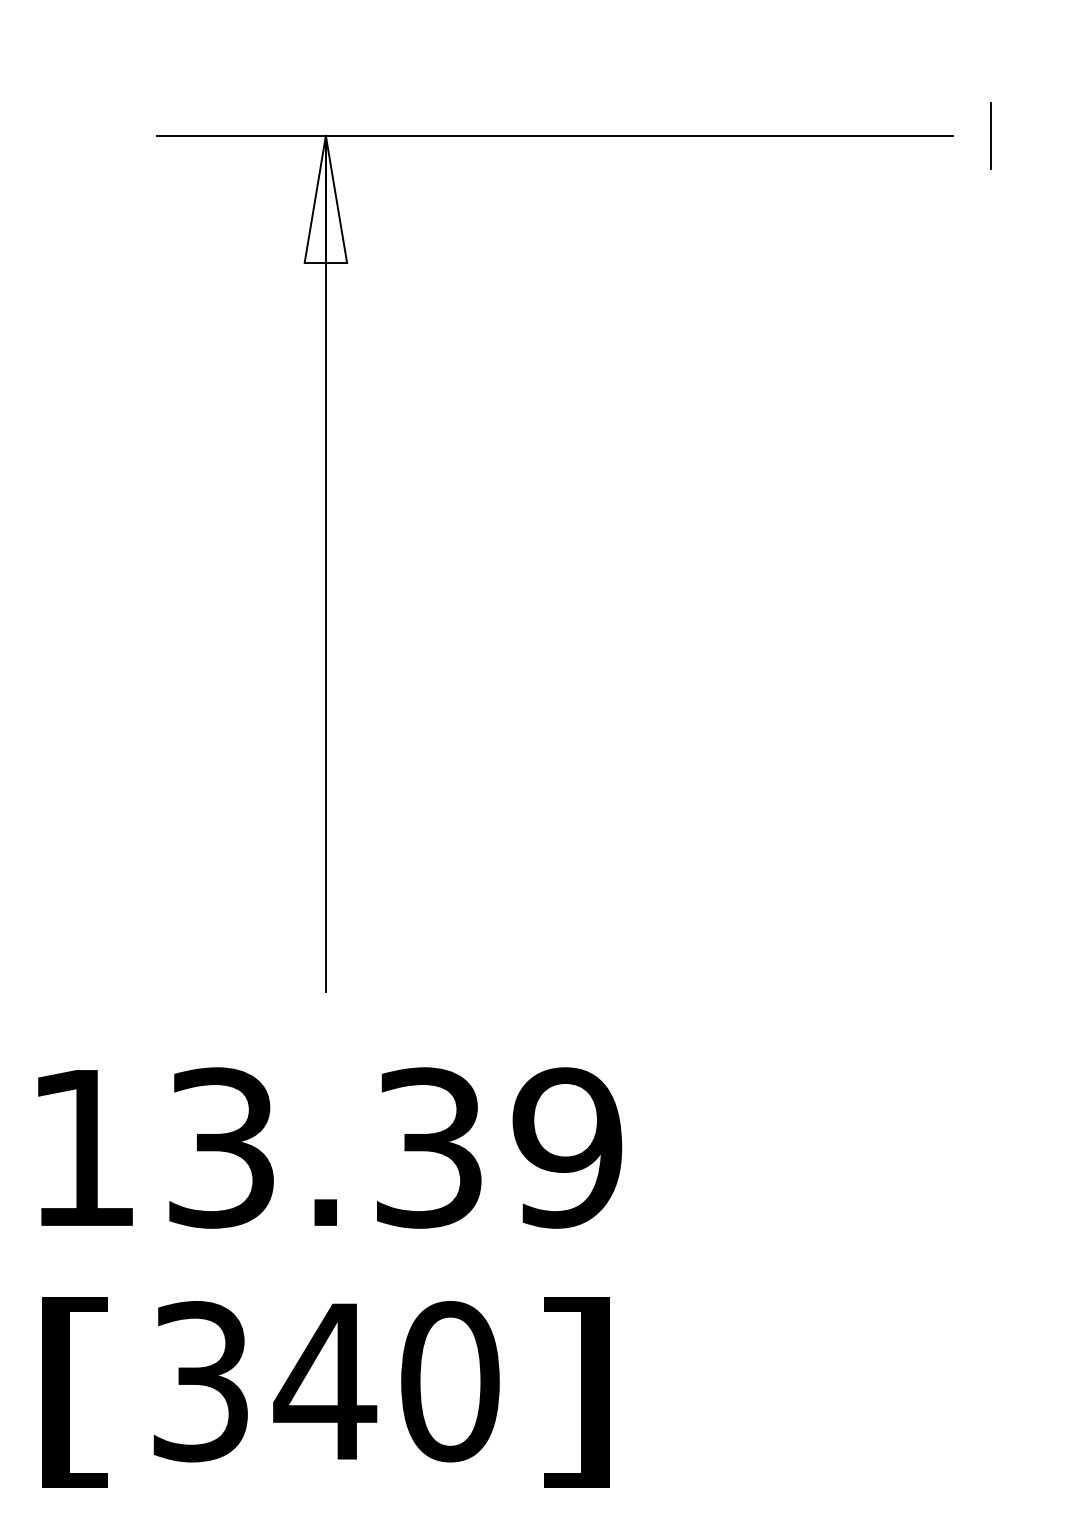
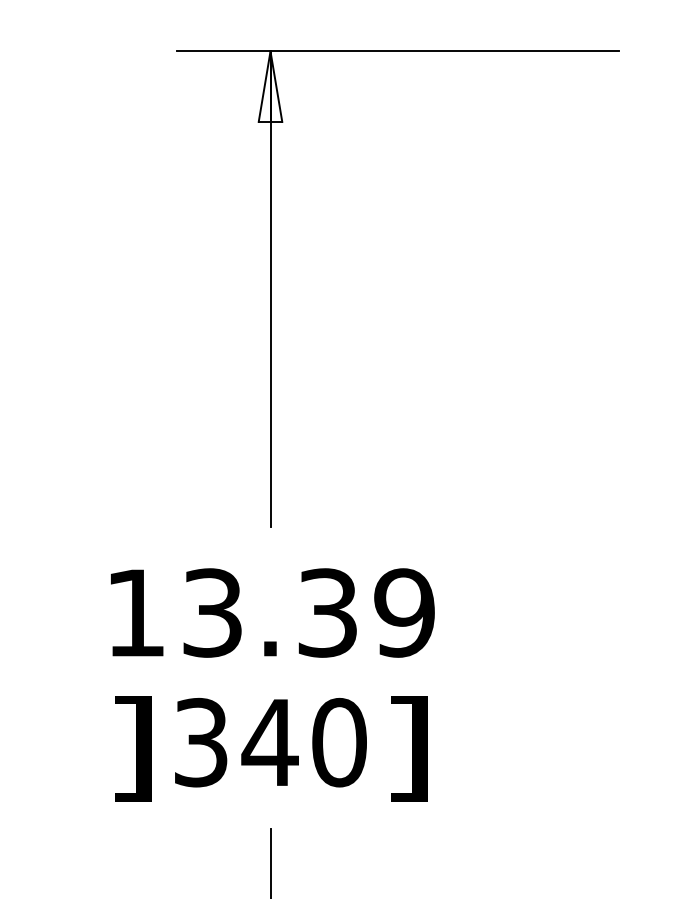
line: (990, 135) -> (639, 51), removed
text: (77, 1392) -> (132, 748), [ -> ]

